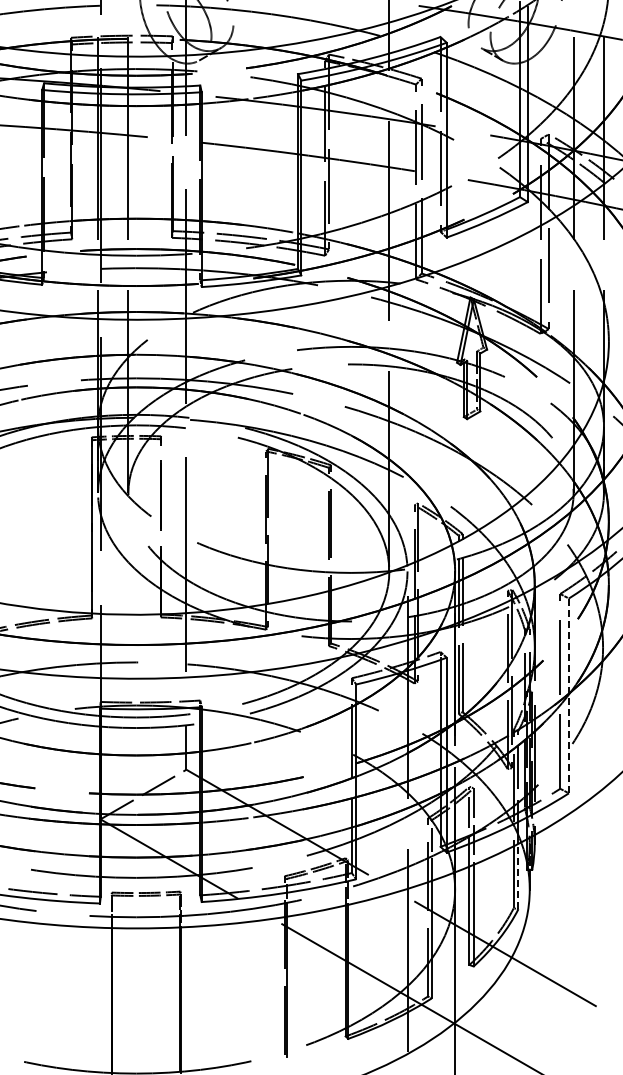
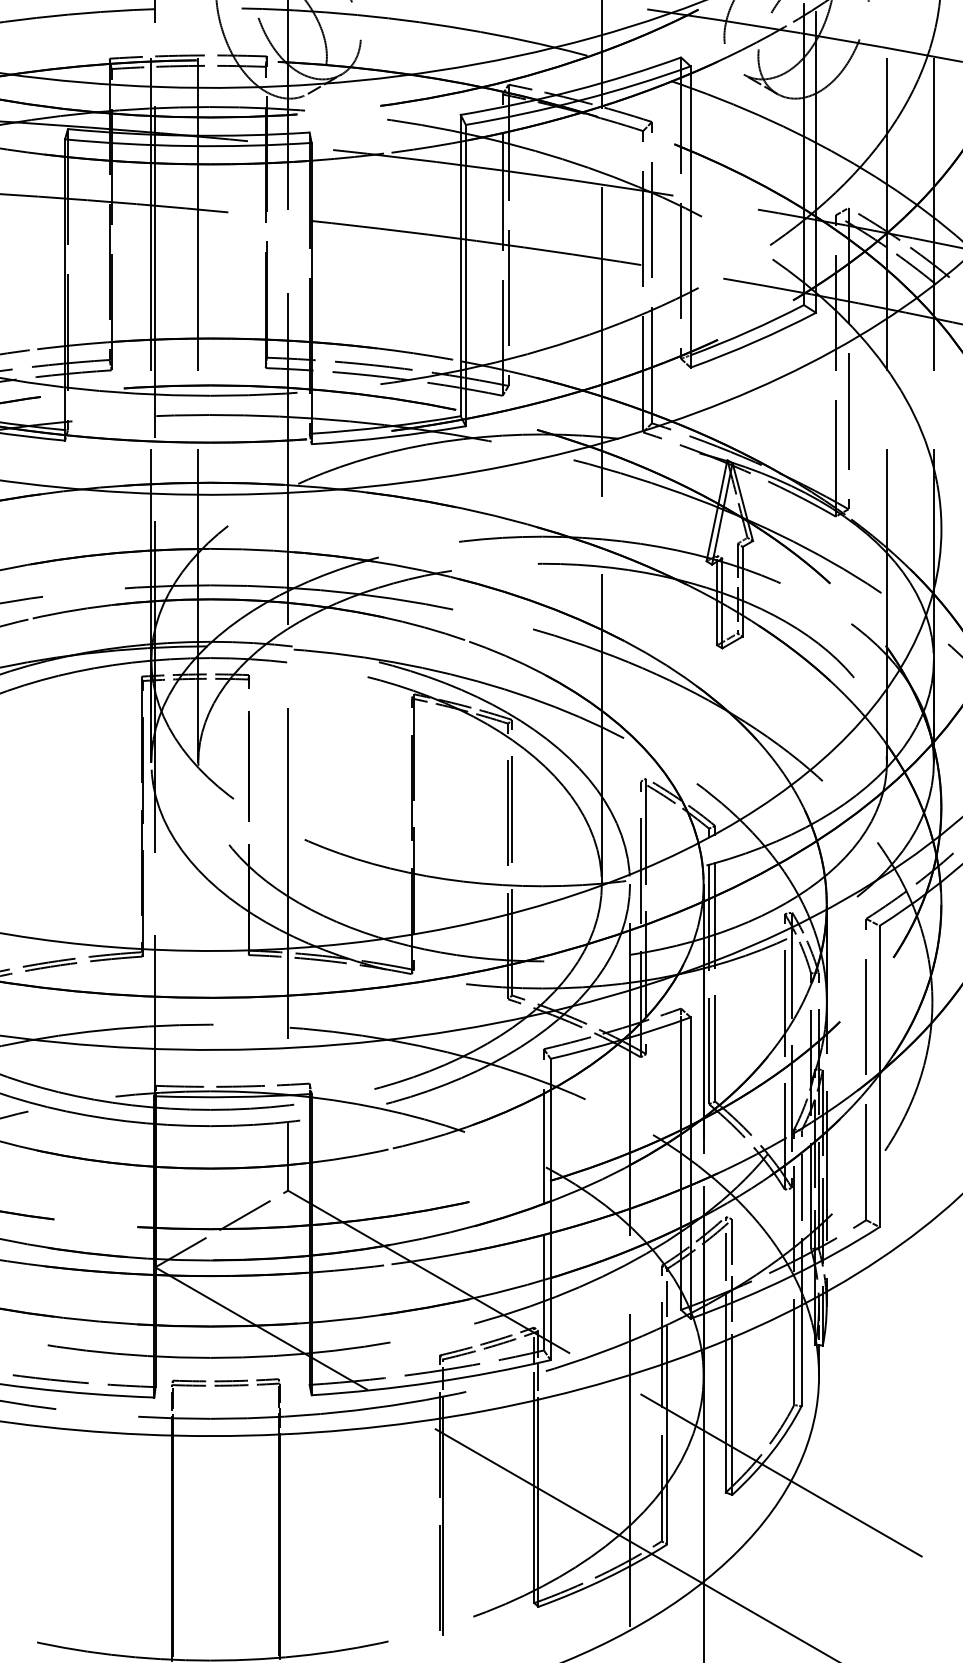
line: (568, 695) -> (878, 1075), dashed -> solid
line: (518, 876) -> (801, 1355), dashed -> solid

